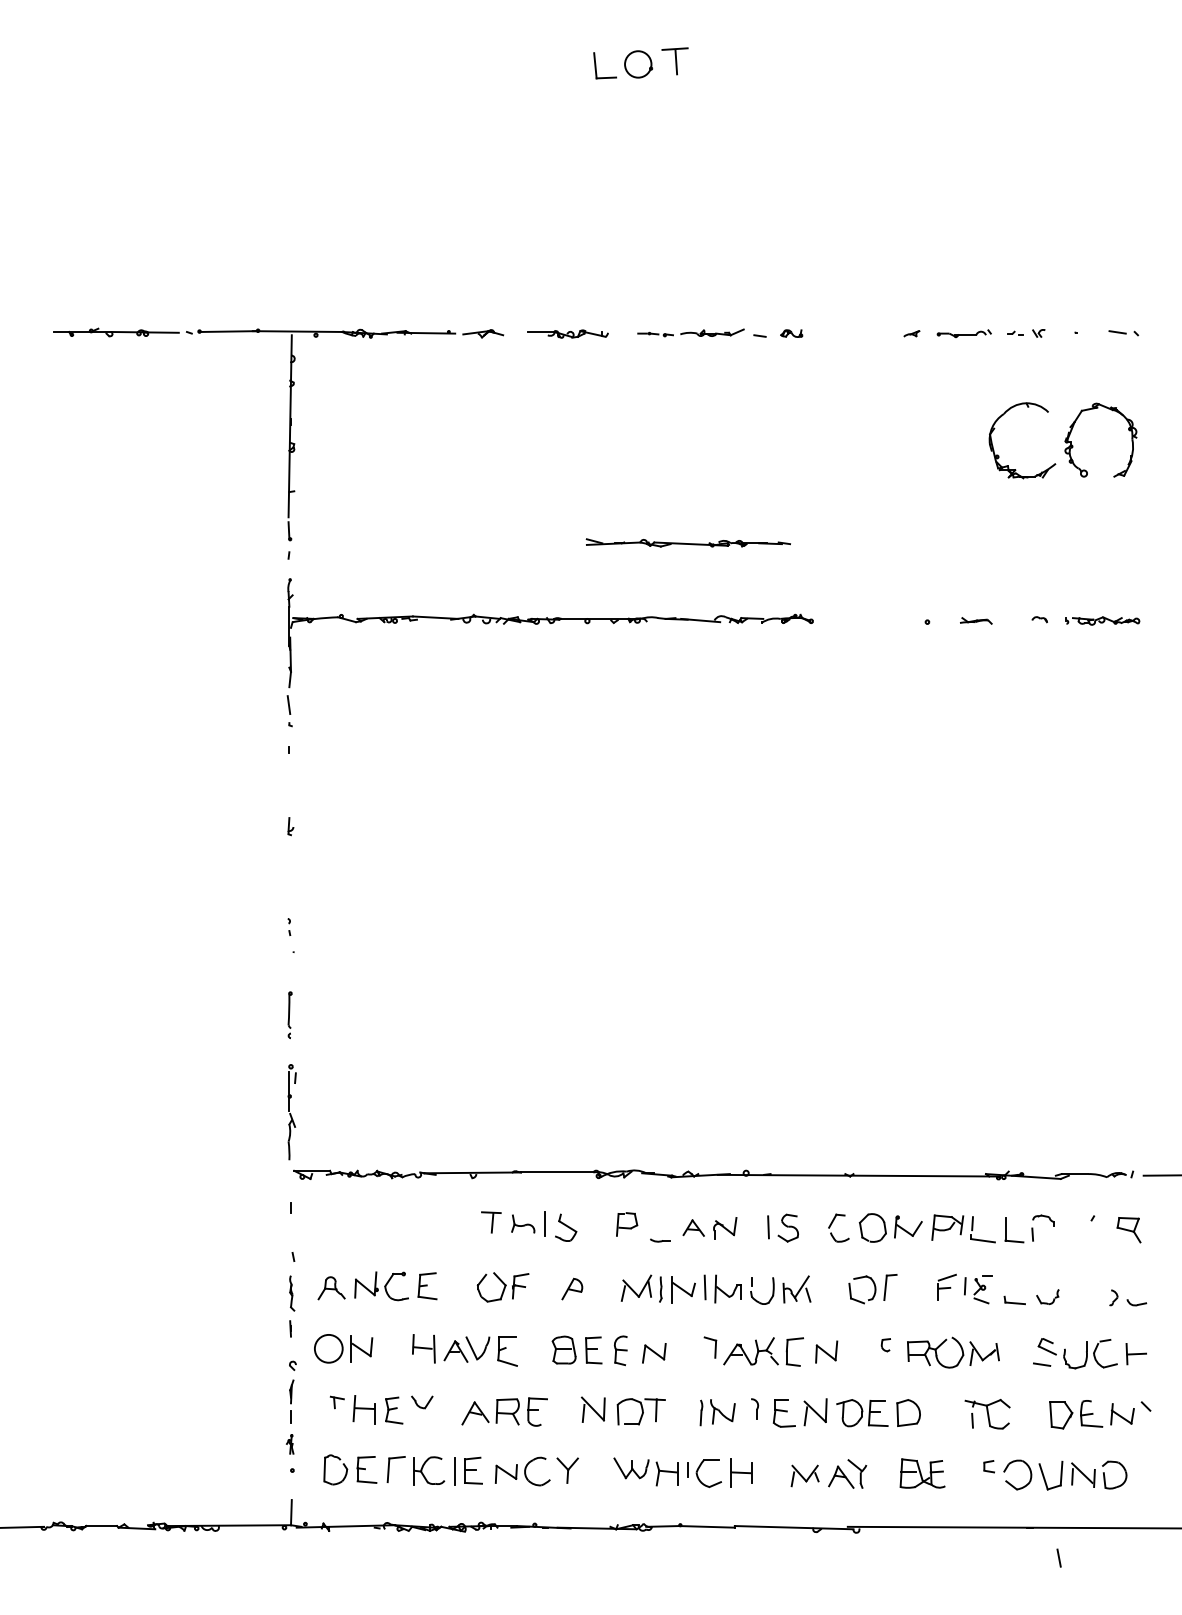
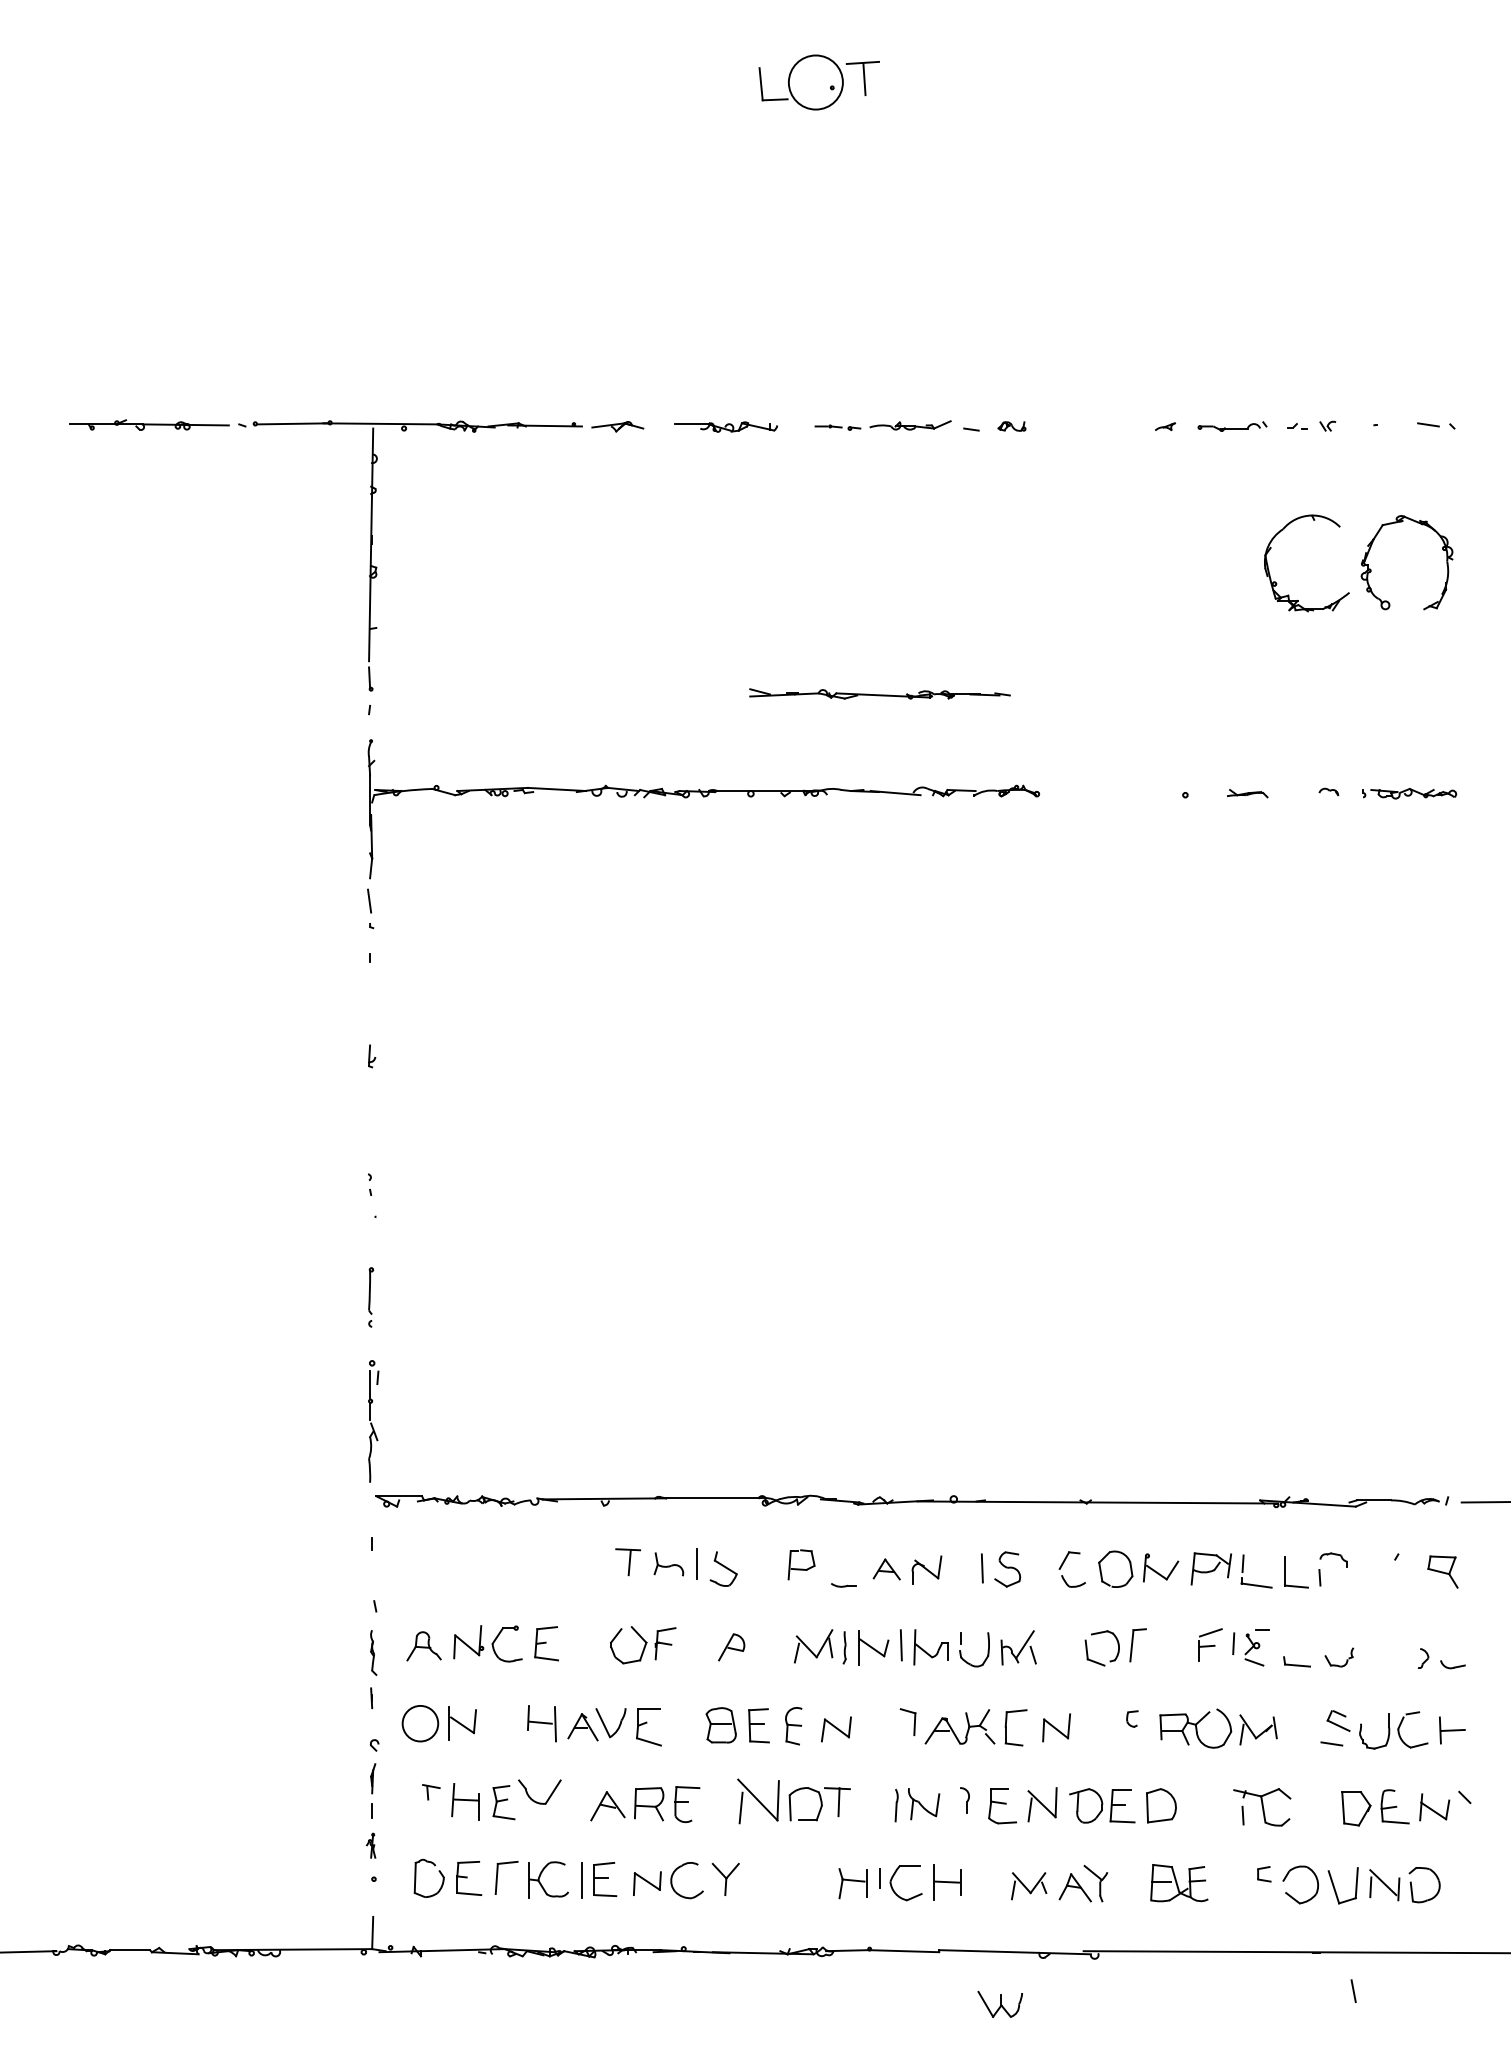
circle: (637, 64) -> (815, 82), size x1.6
part: (421, 1402) -> (539, 1792), size x1.6
part: (593, 1409) -> (758, 1801), size x1.4
part: (630, 1467) -> (999, 2003), moved

